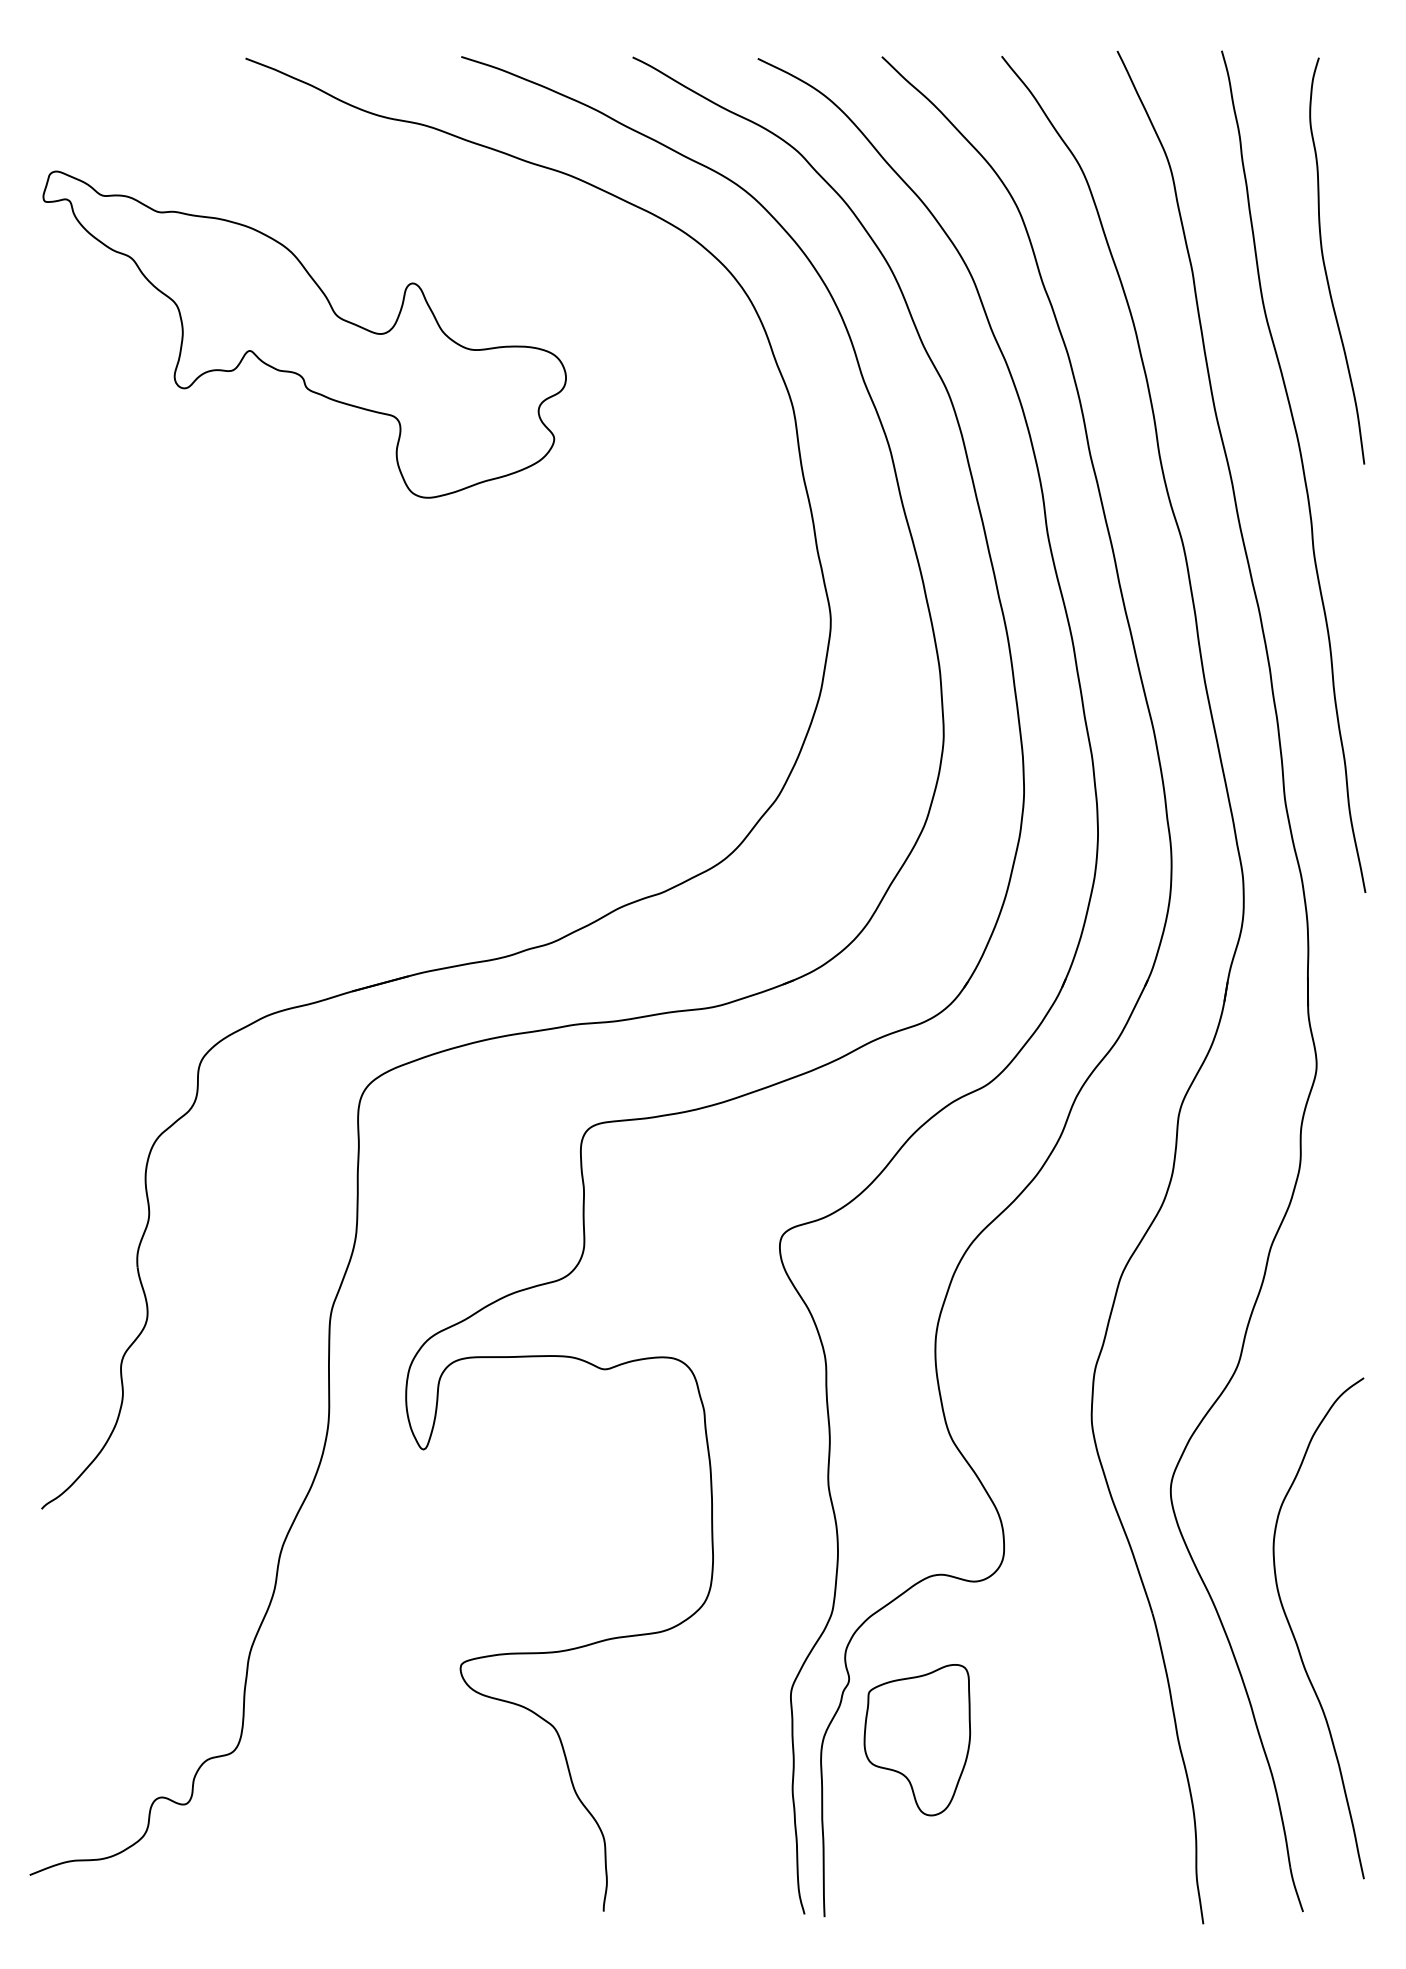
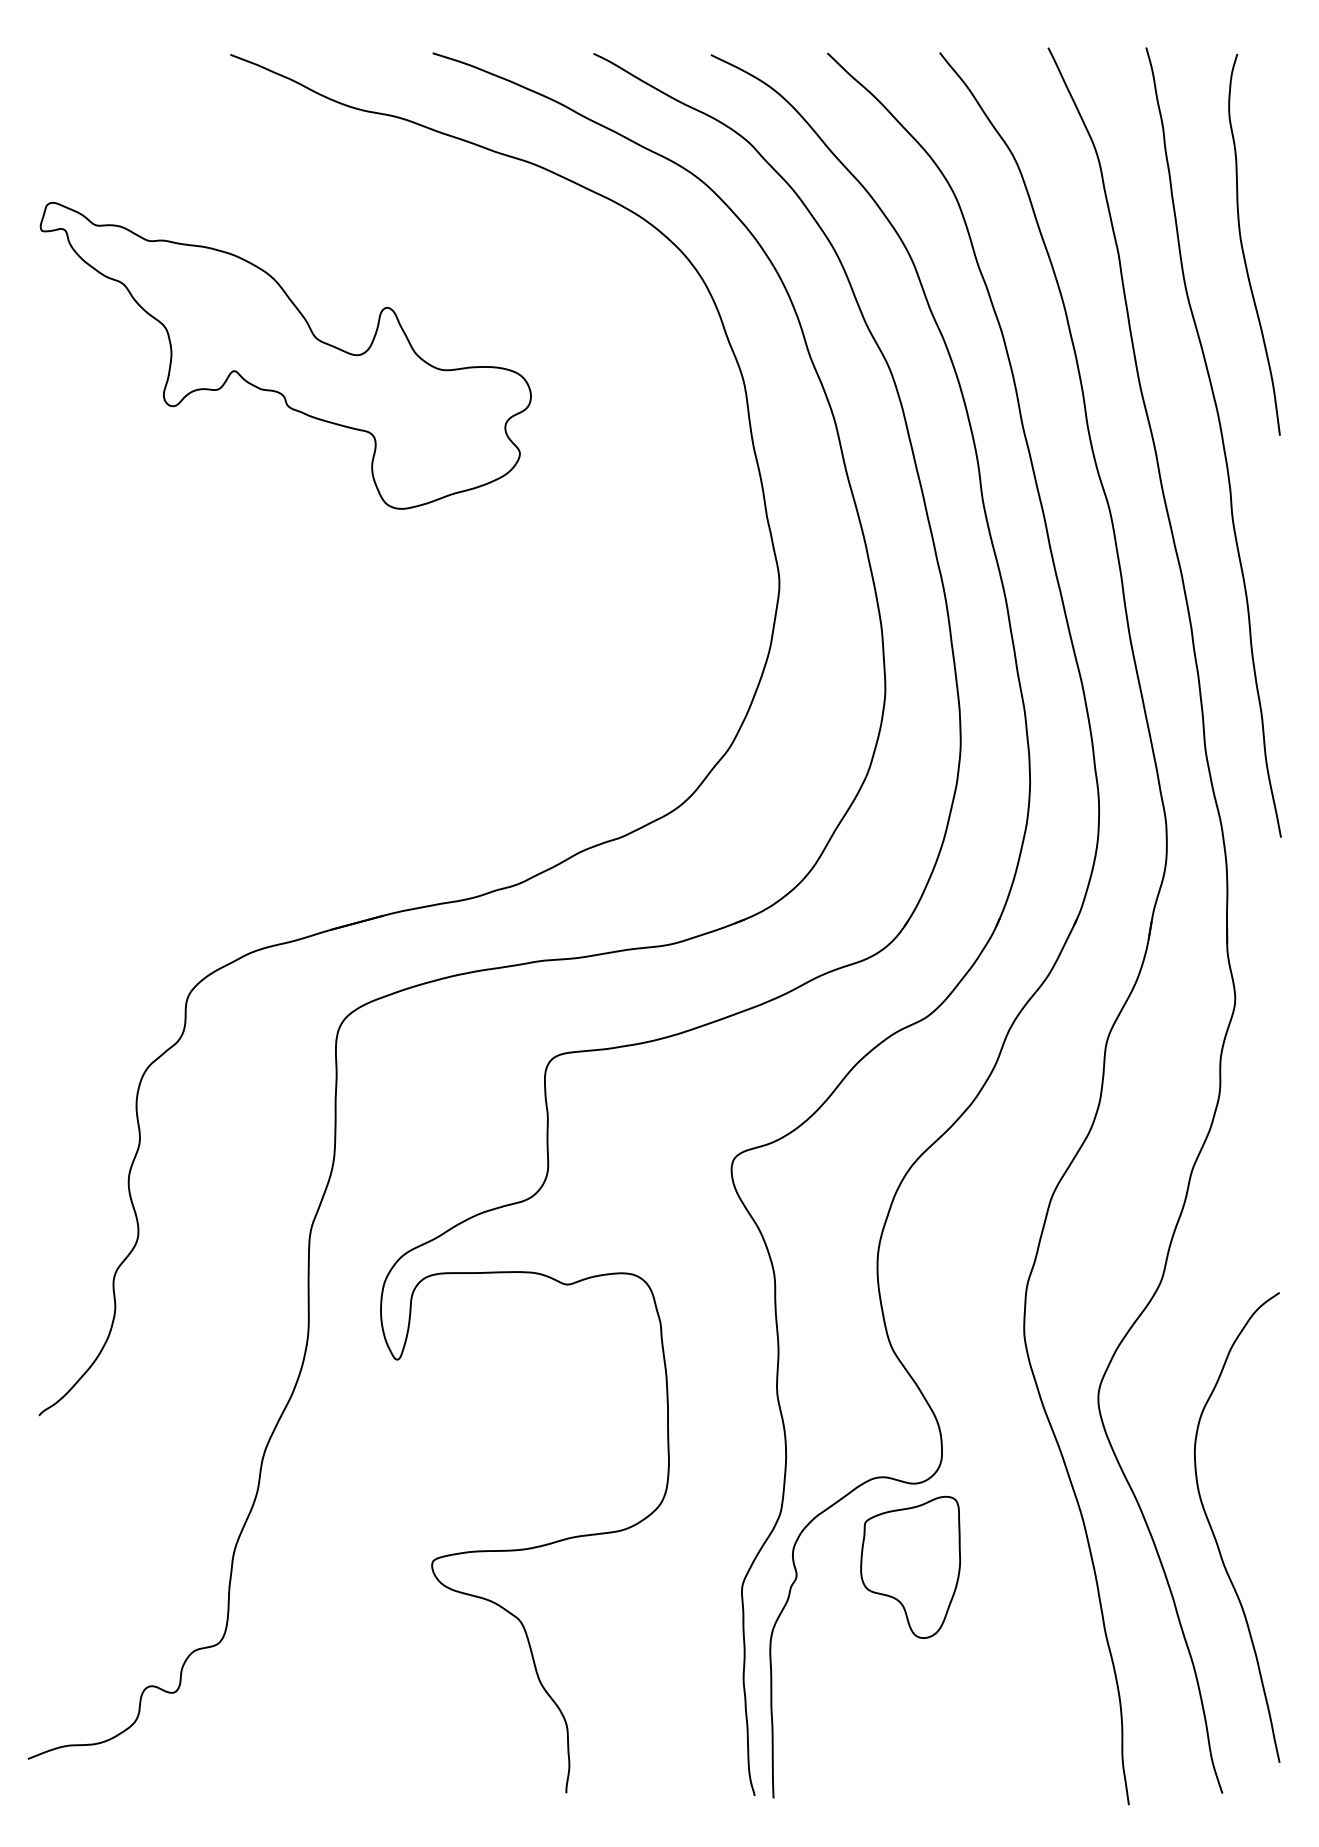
part: (304, 334) -> (285, 355), moved
part: (917, 1739) -> (910, 1566), moved

